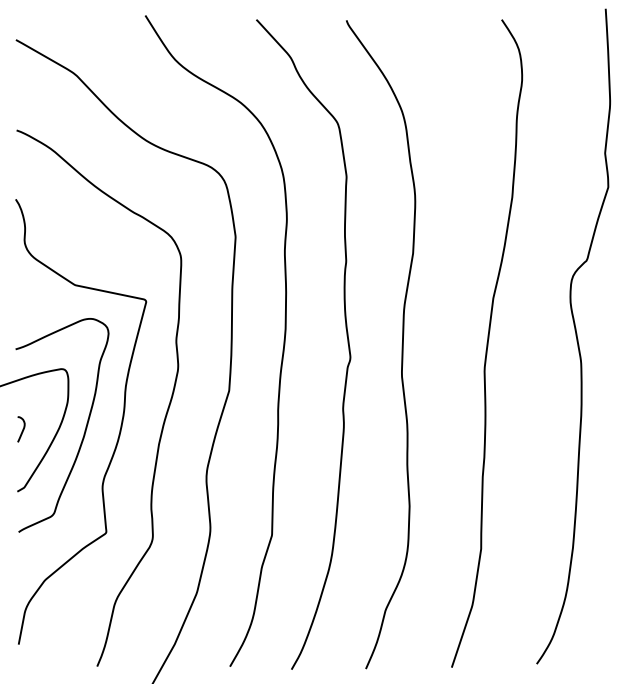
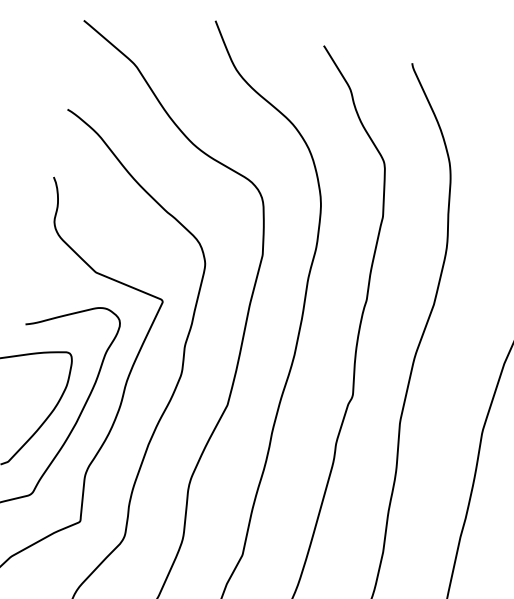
curve: (22, 429) -> (17, 404), removed

